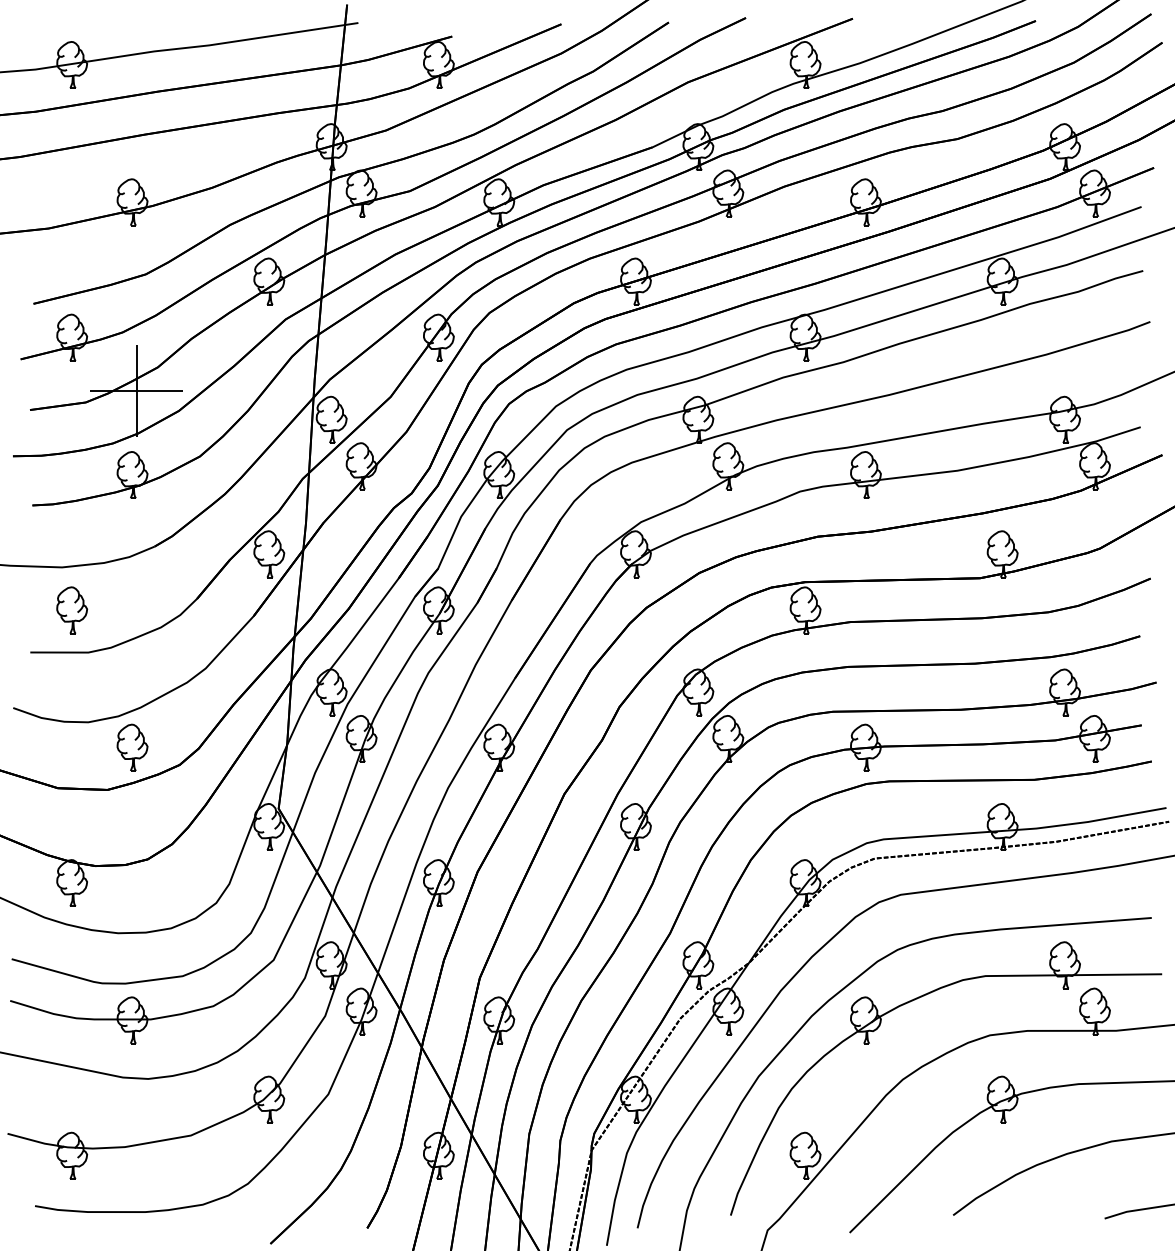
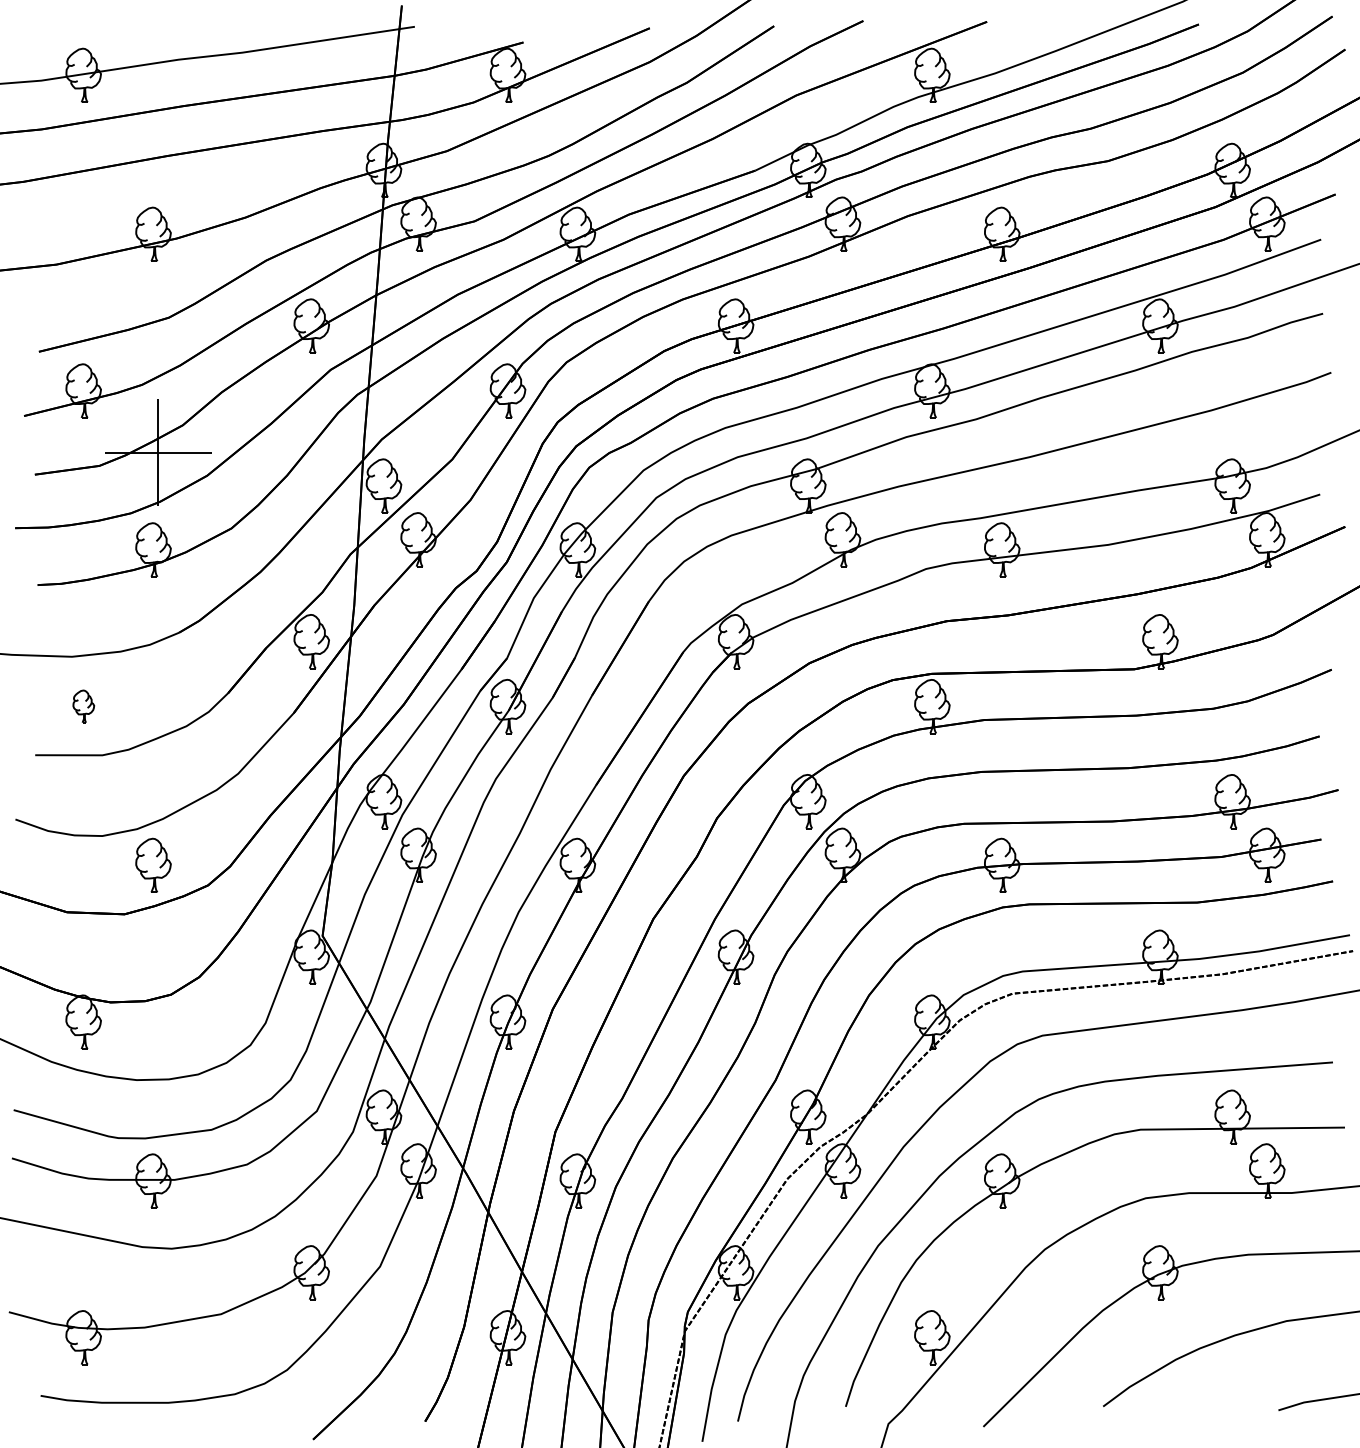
part: (72, 610) -> (84, 706), size x0.6

